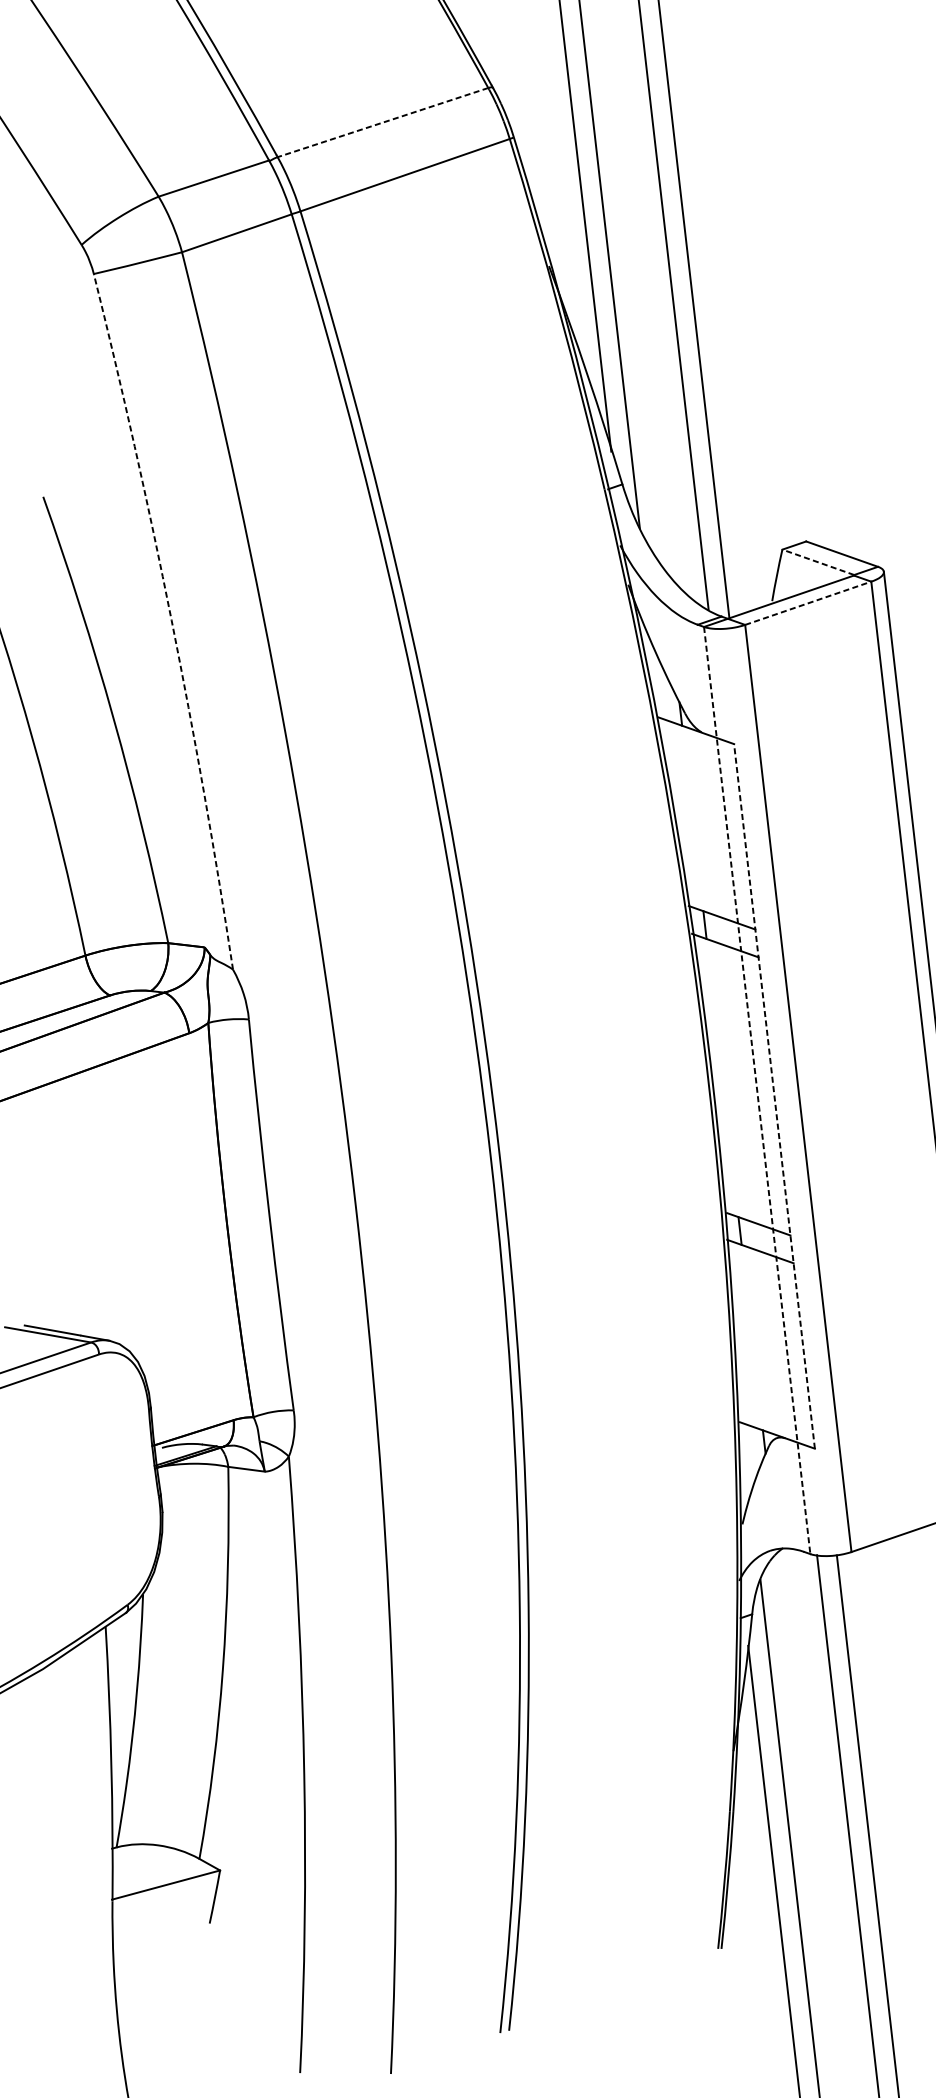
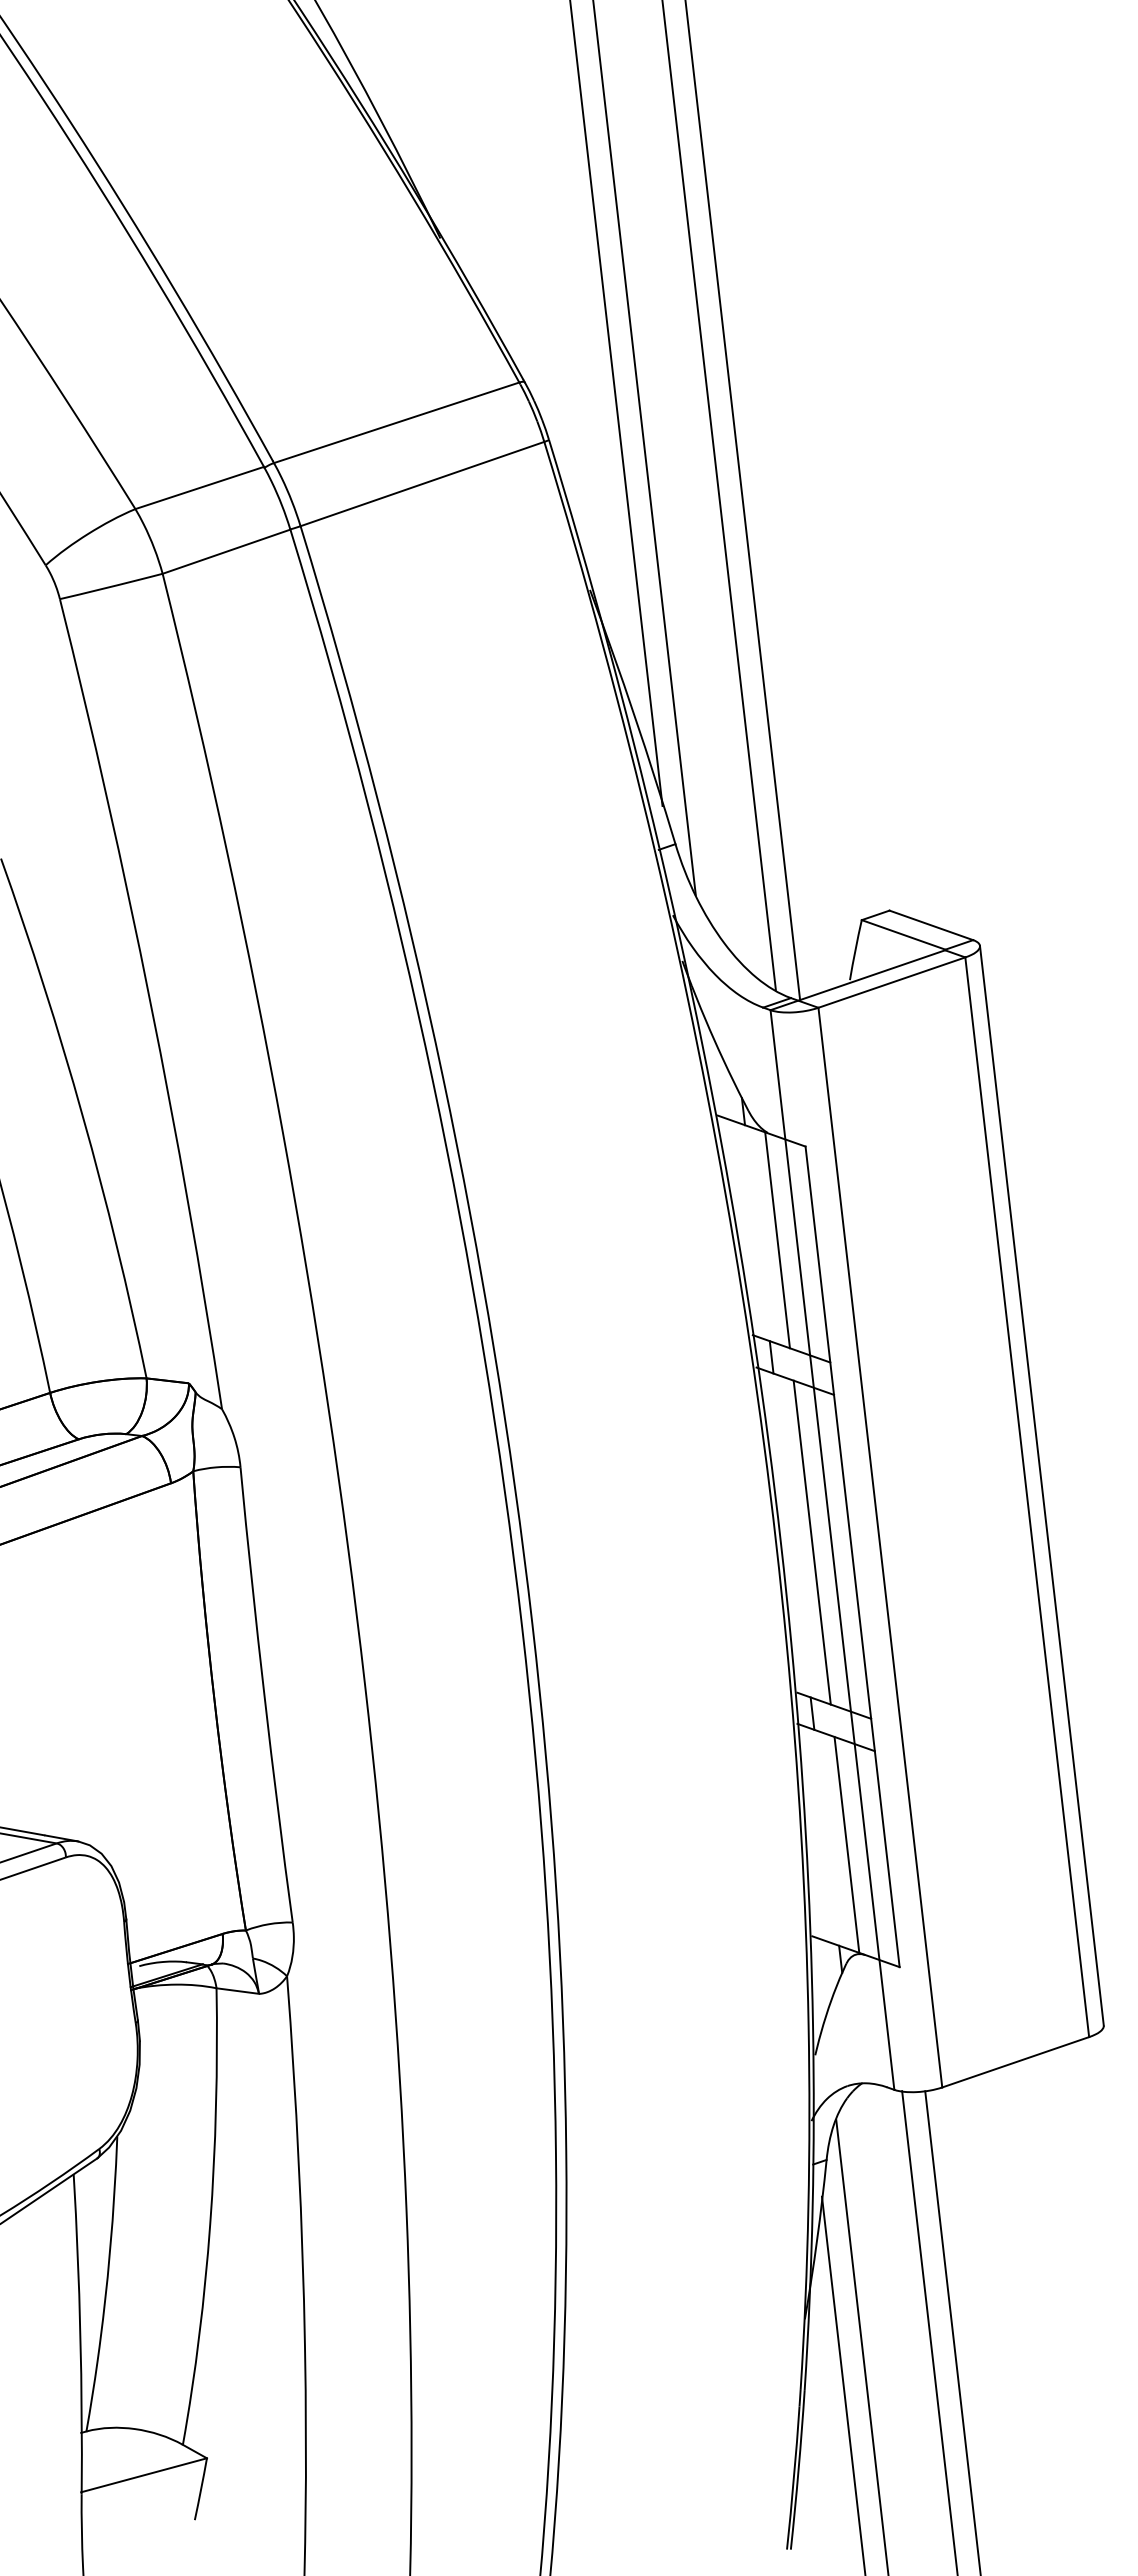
line: (382, 122) -> (396, 422), dashed -> solid
line: (818, 561) -> (903, 934), dashed -> solid
line: (807, 603) -> (891, 982), dashed -> solid
arc: (171, 620) -> (150, 1002), dashed -> solid
line: (710, 824) -> (777, 1240), added
line: (739, 1084) -> (811, 1542), added
line: (757, 1090) -> (832, 1550), dashed -> solid
line: (774, 1096) -> (852, 1556), dashed -> solid
line: (769, 1343) -> (846, 1844), added

